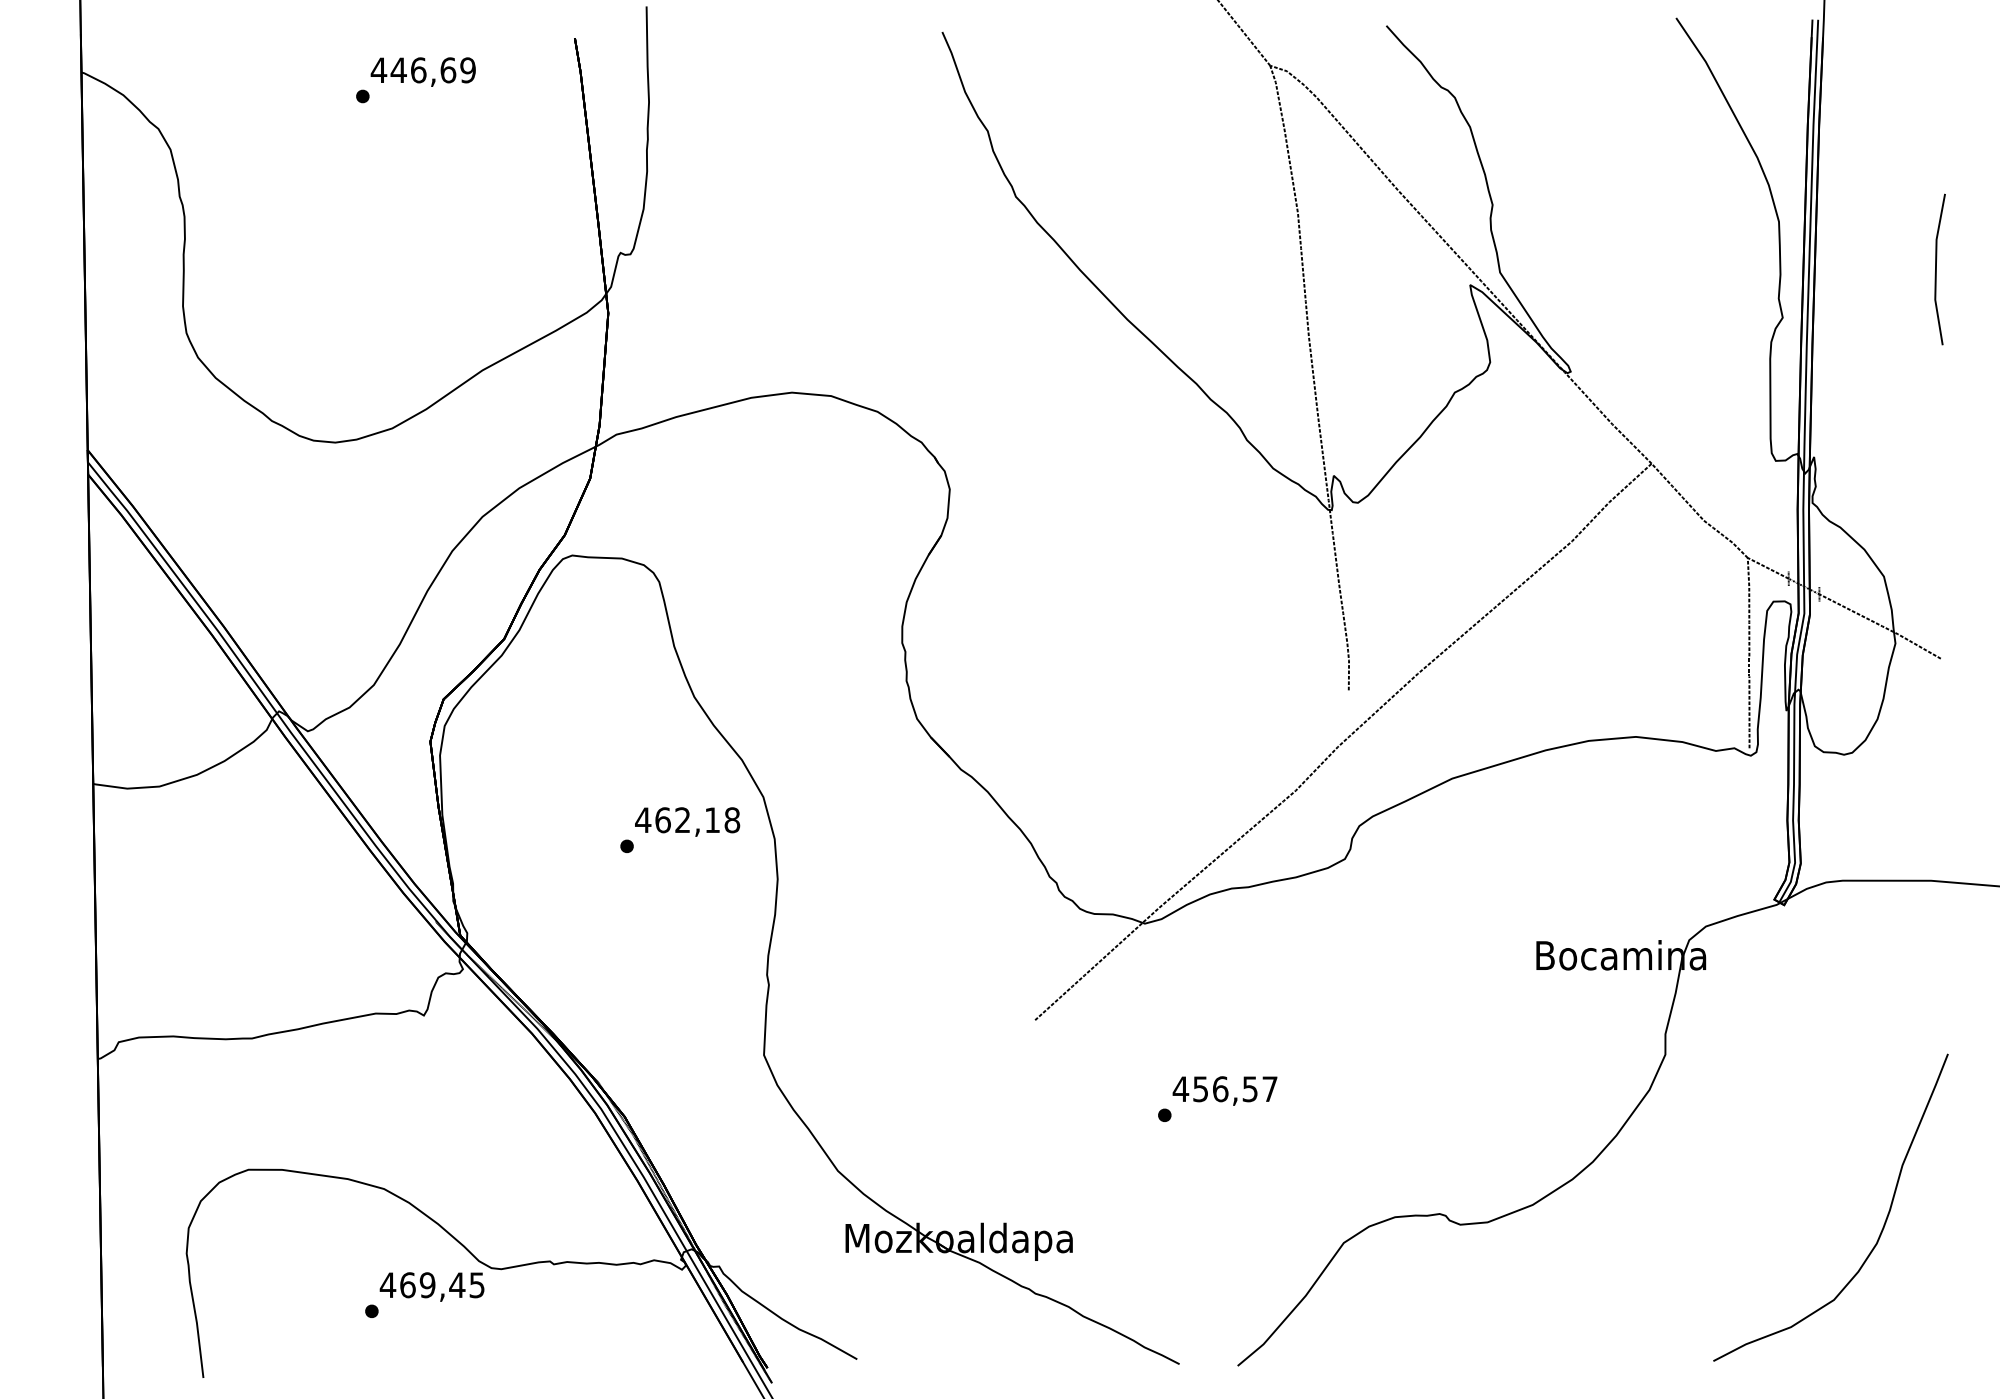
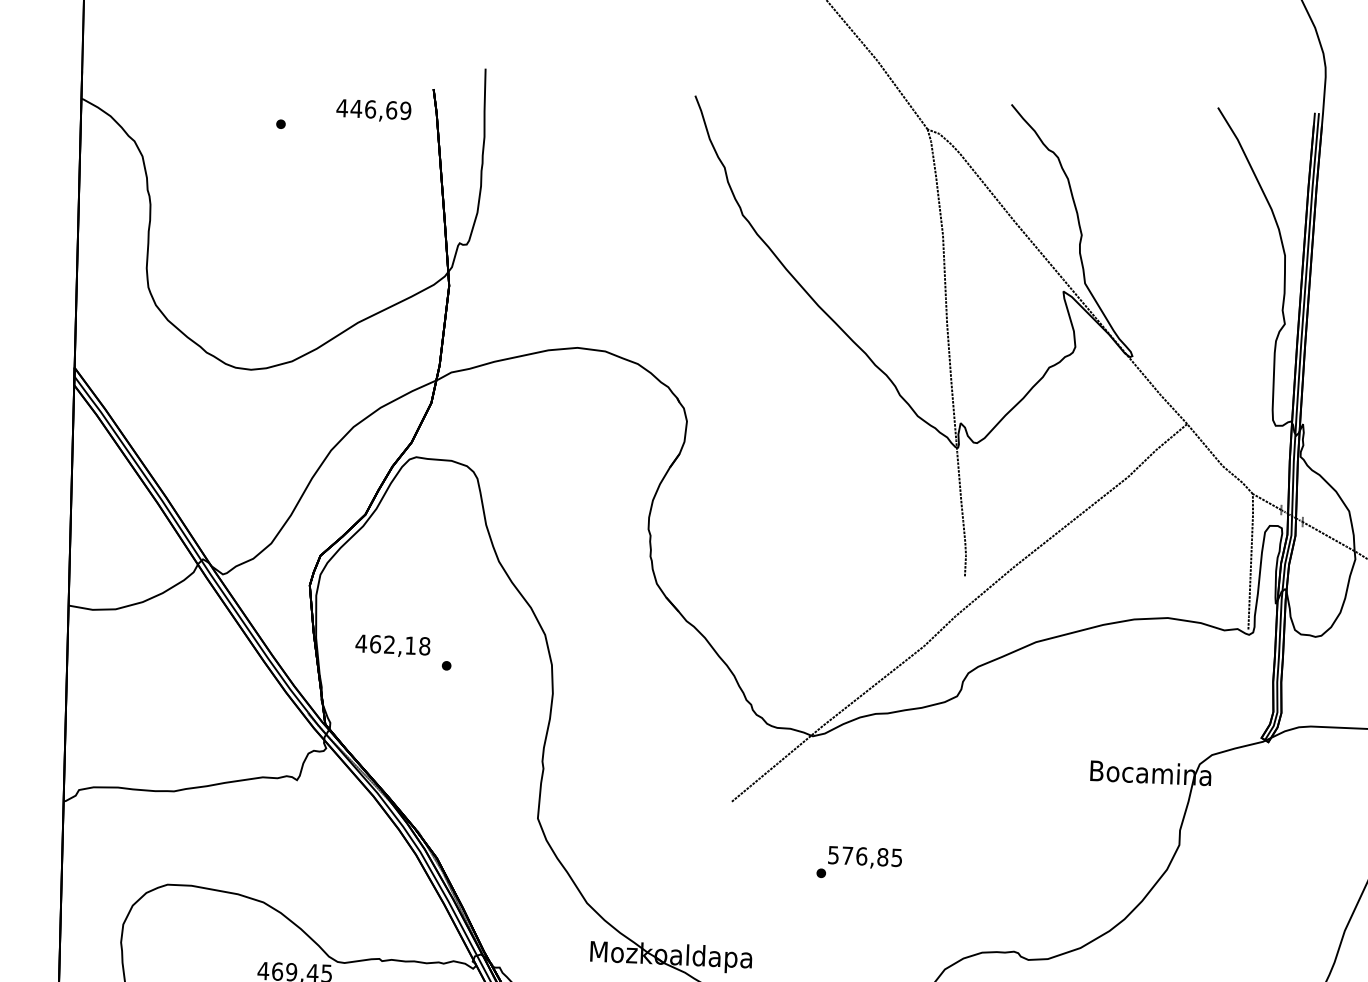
text: (422, 71) -> (373, 110), moved
text: (687, 821) -> (392, 645), moved
text: (1224, 1089) -> (864, 856), 456,57 -> 576,85

